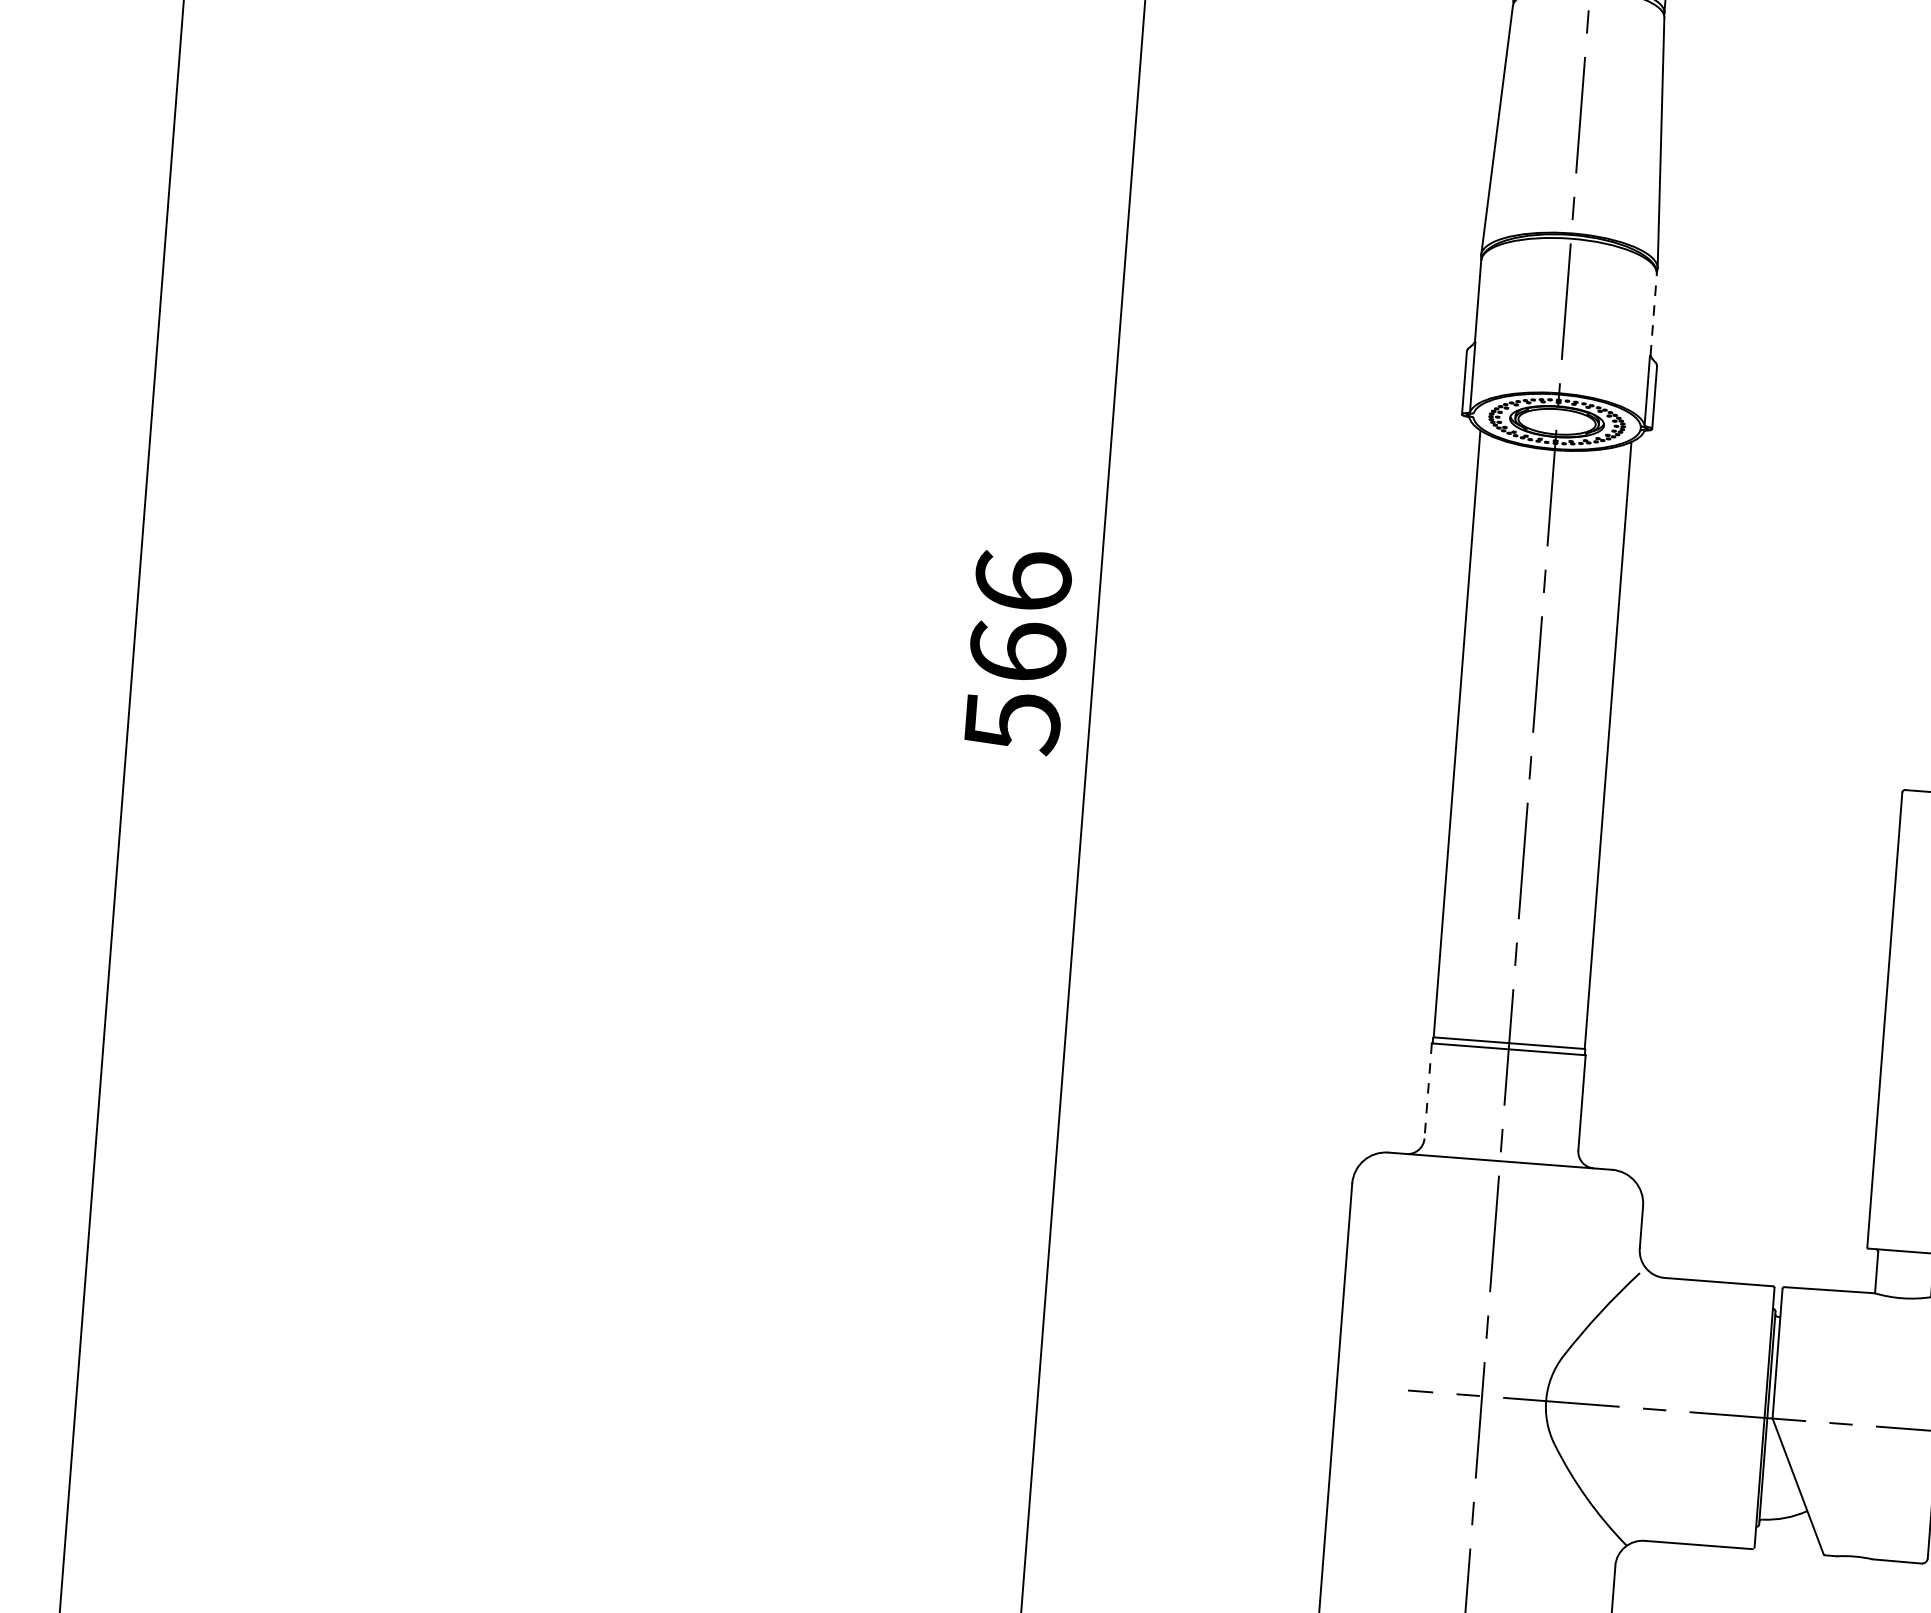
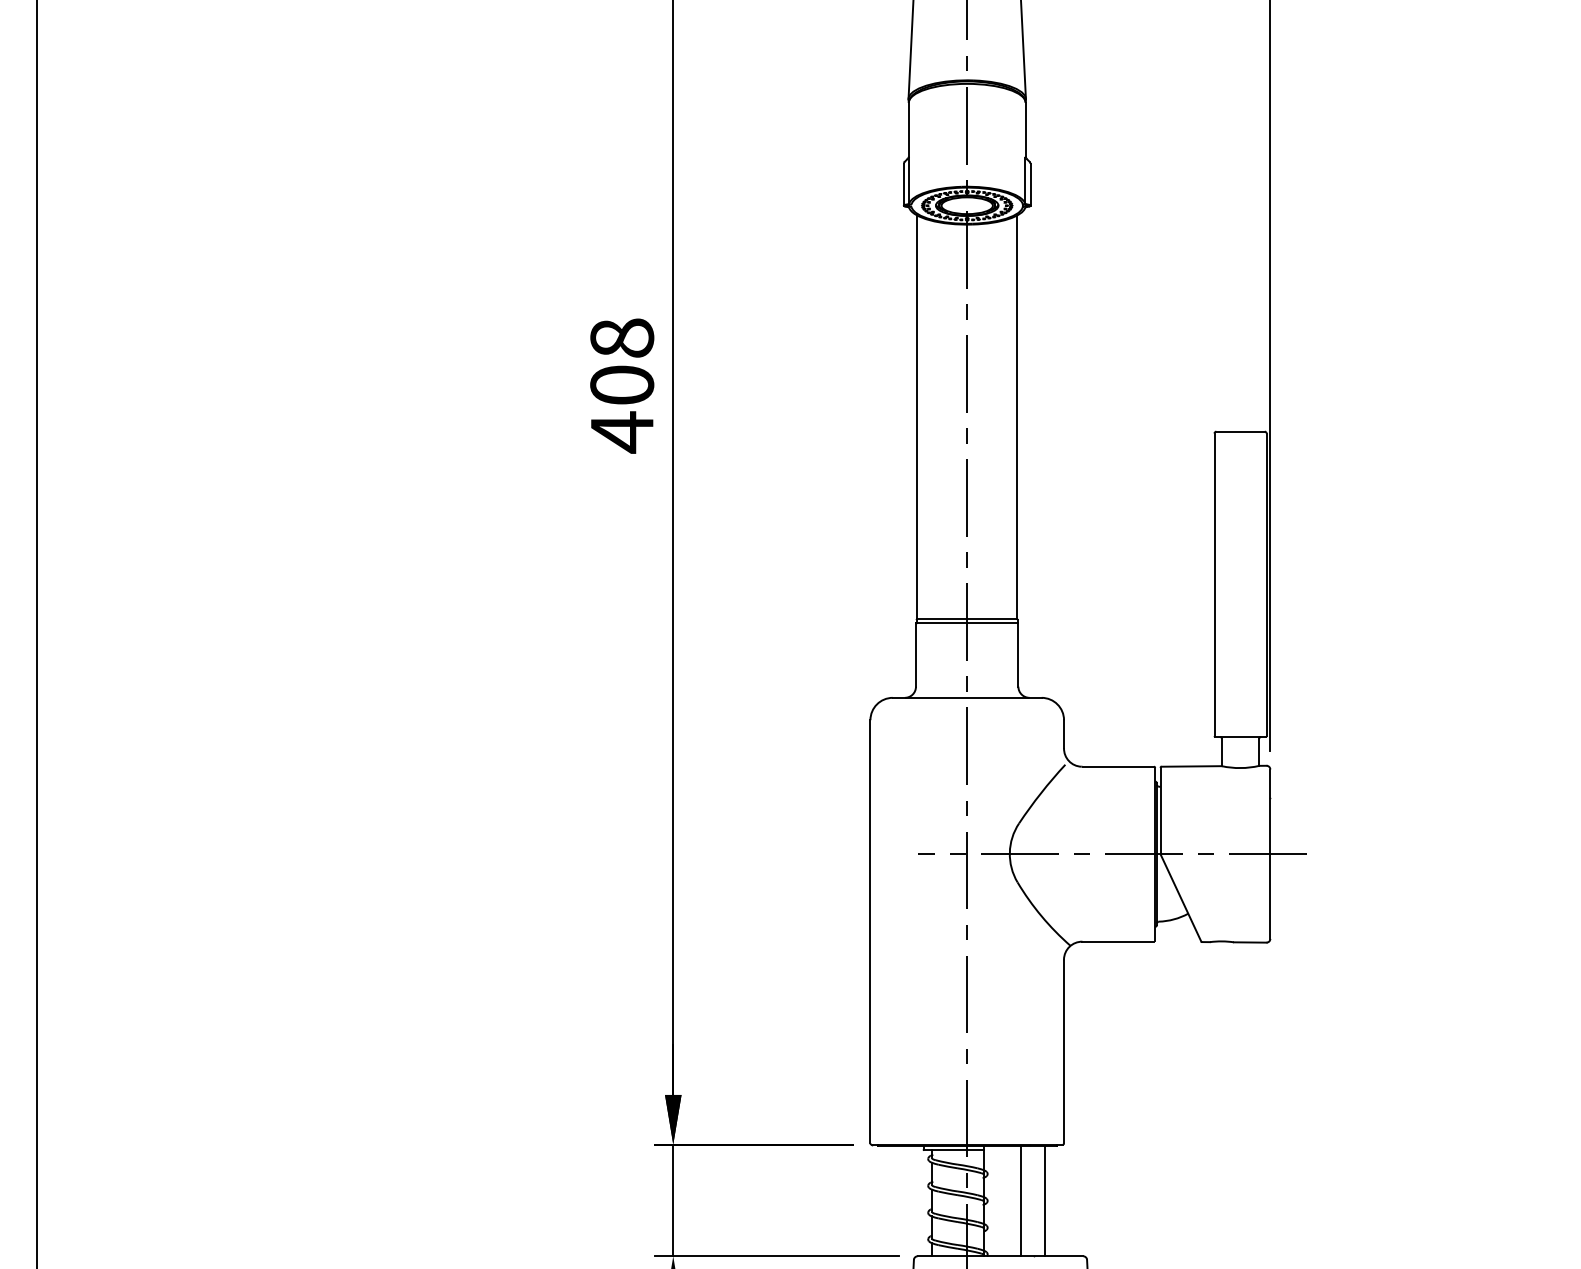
line: (1653, 314) -> (1025, 129), dashed -> solid
text: (1018, 652) -> (622, 385), 566 -> 408
line: (1427, 1091) -> (915, 655), dashed -> solid

